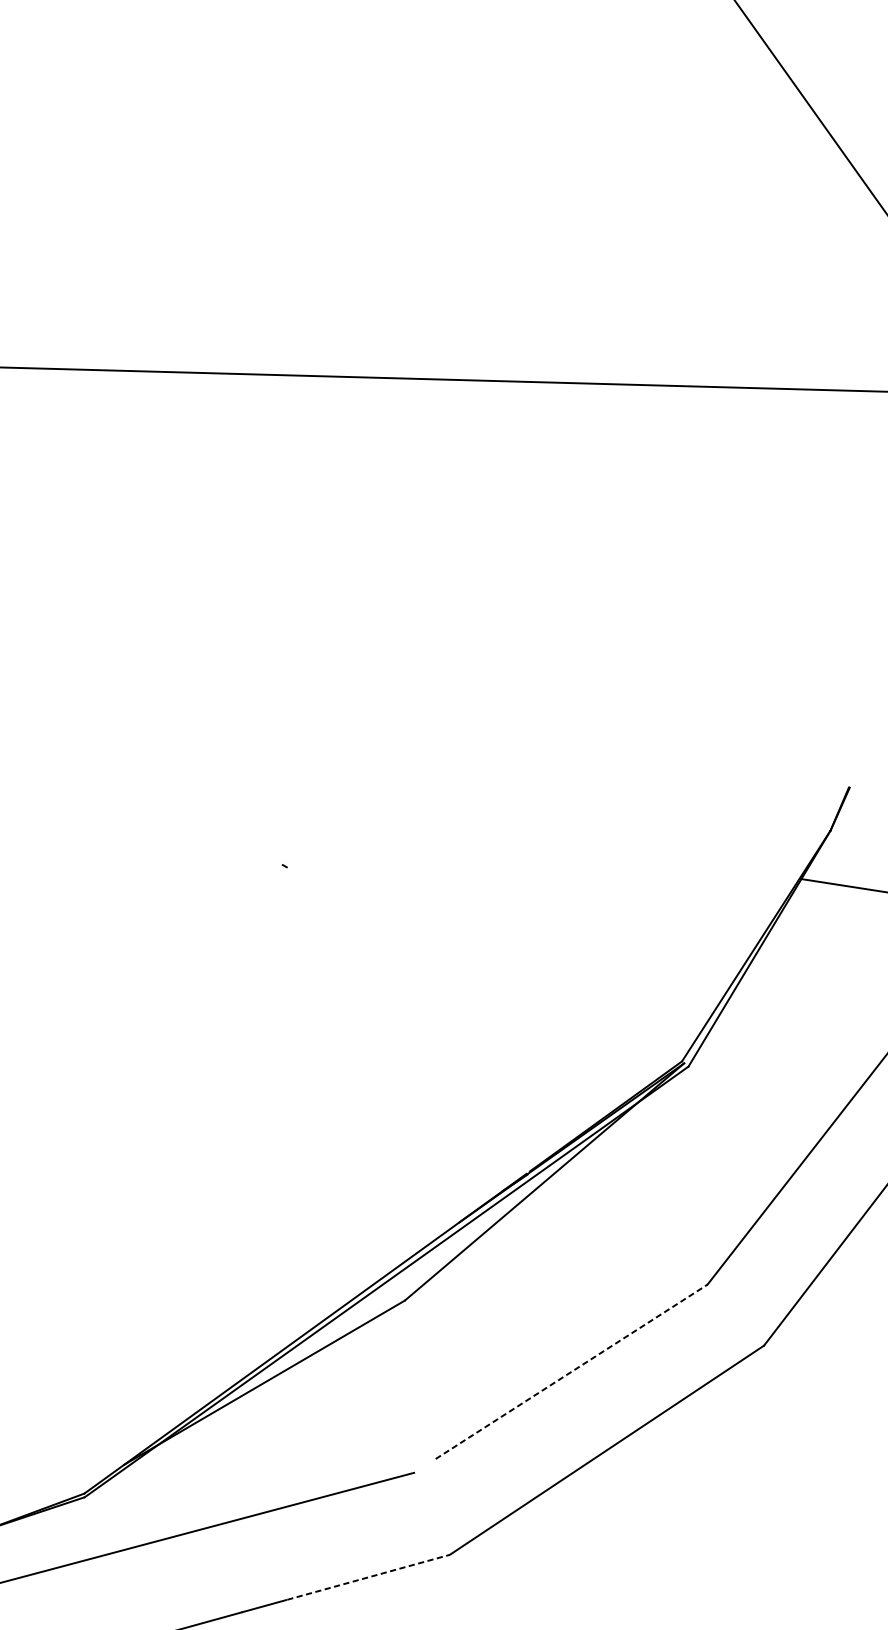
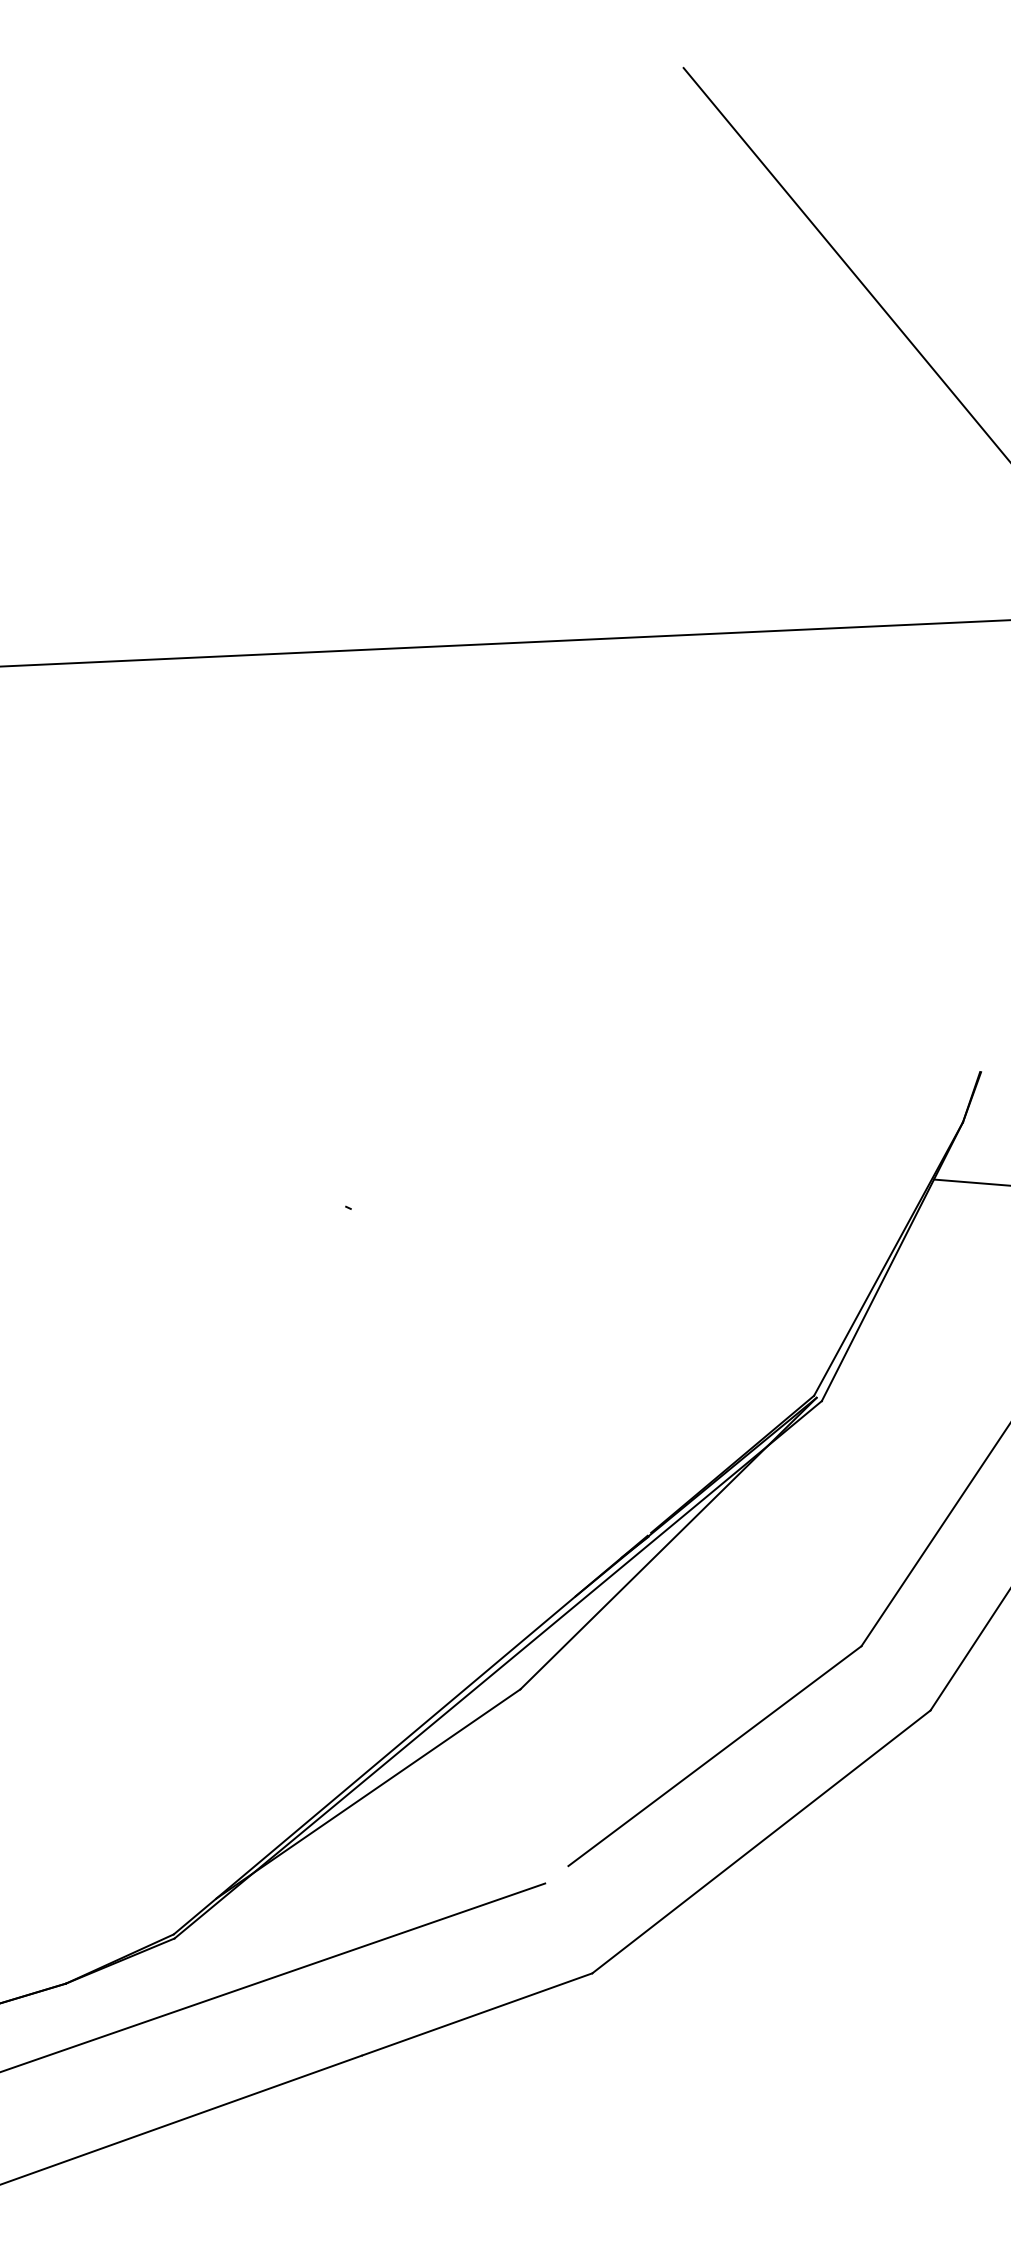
line: (572, 1371) -> (715, 1755), dashed -> solid
line: (368, 1577) -> (502, 2005), dashed -> solid

